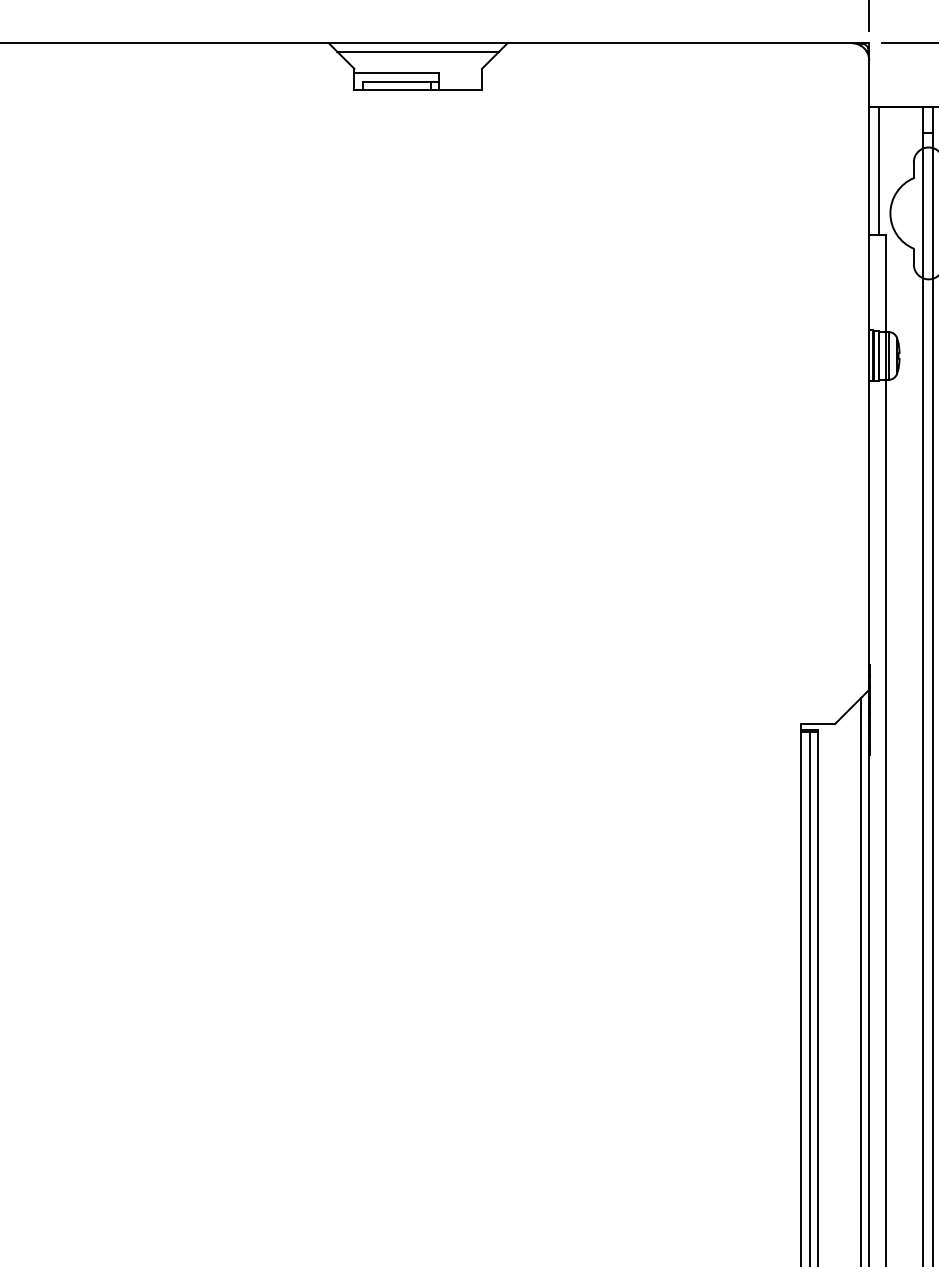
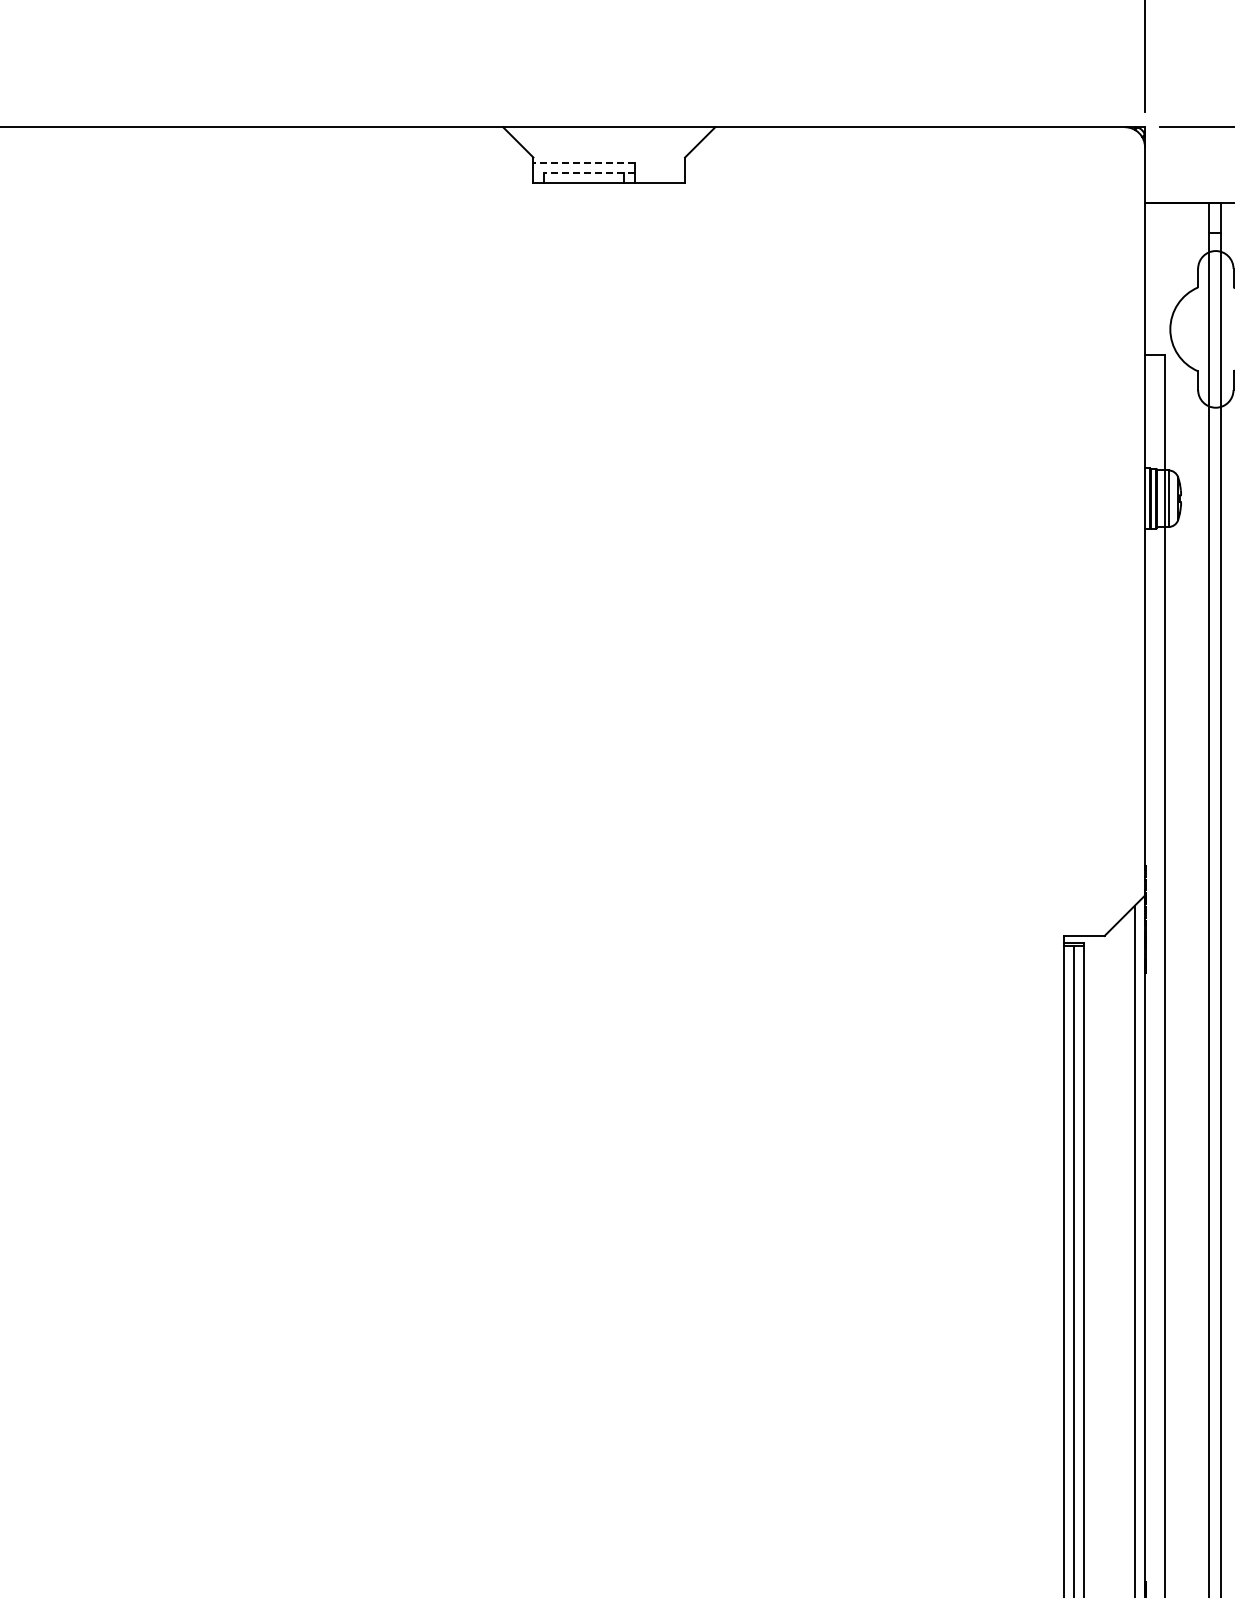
line: (418, 51) -> (609, 137), removed
line: (396, 72) -> (583, 162), solid -> dashed
line: (400, 81) -> (588, 172), solid -> dashed
line: (879, 170) -> (1157, 278), removed

